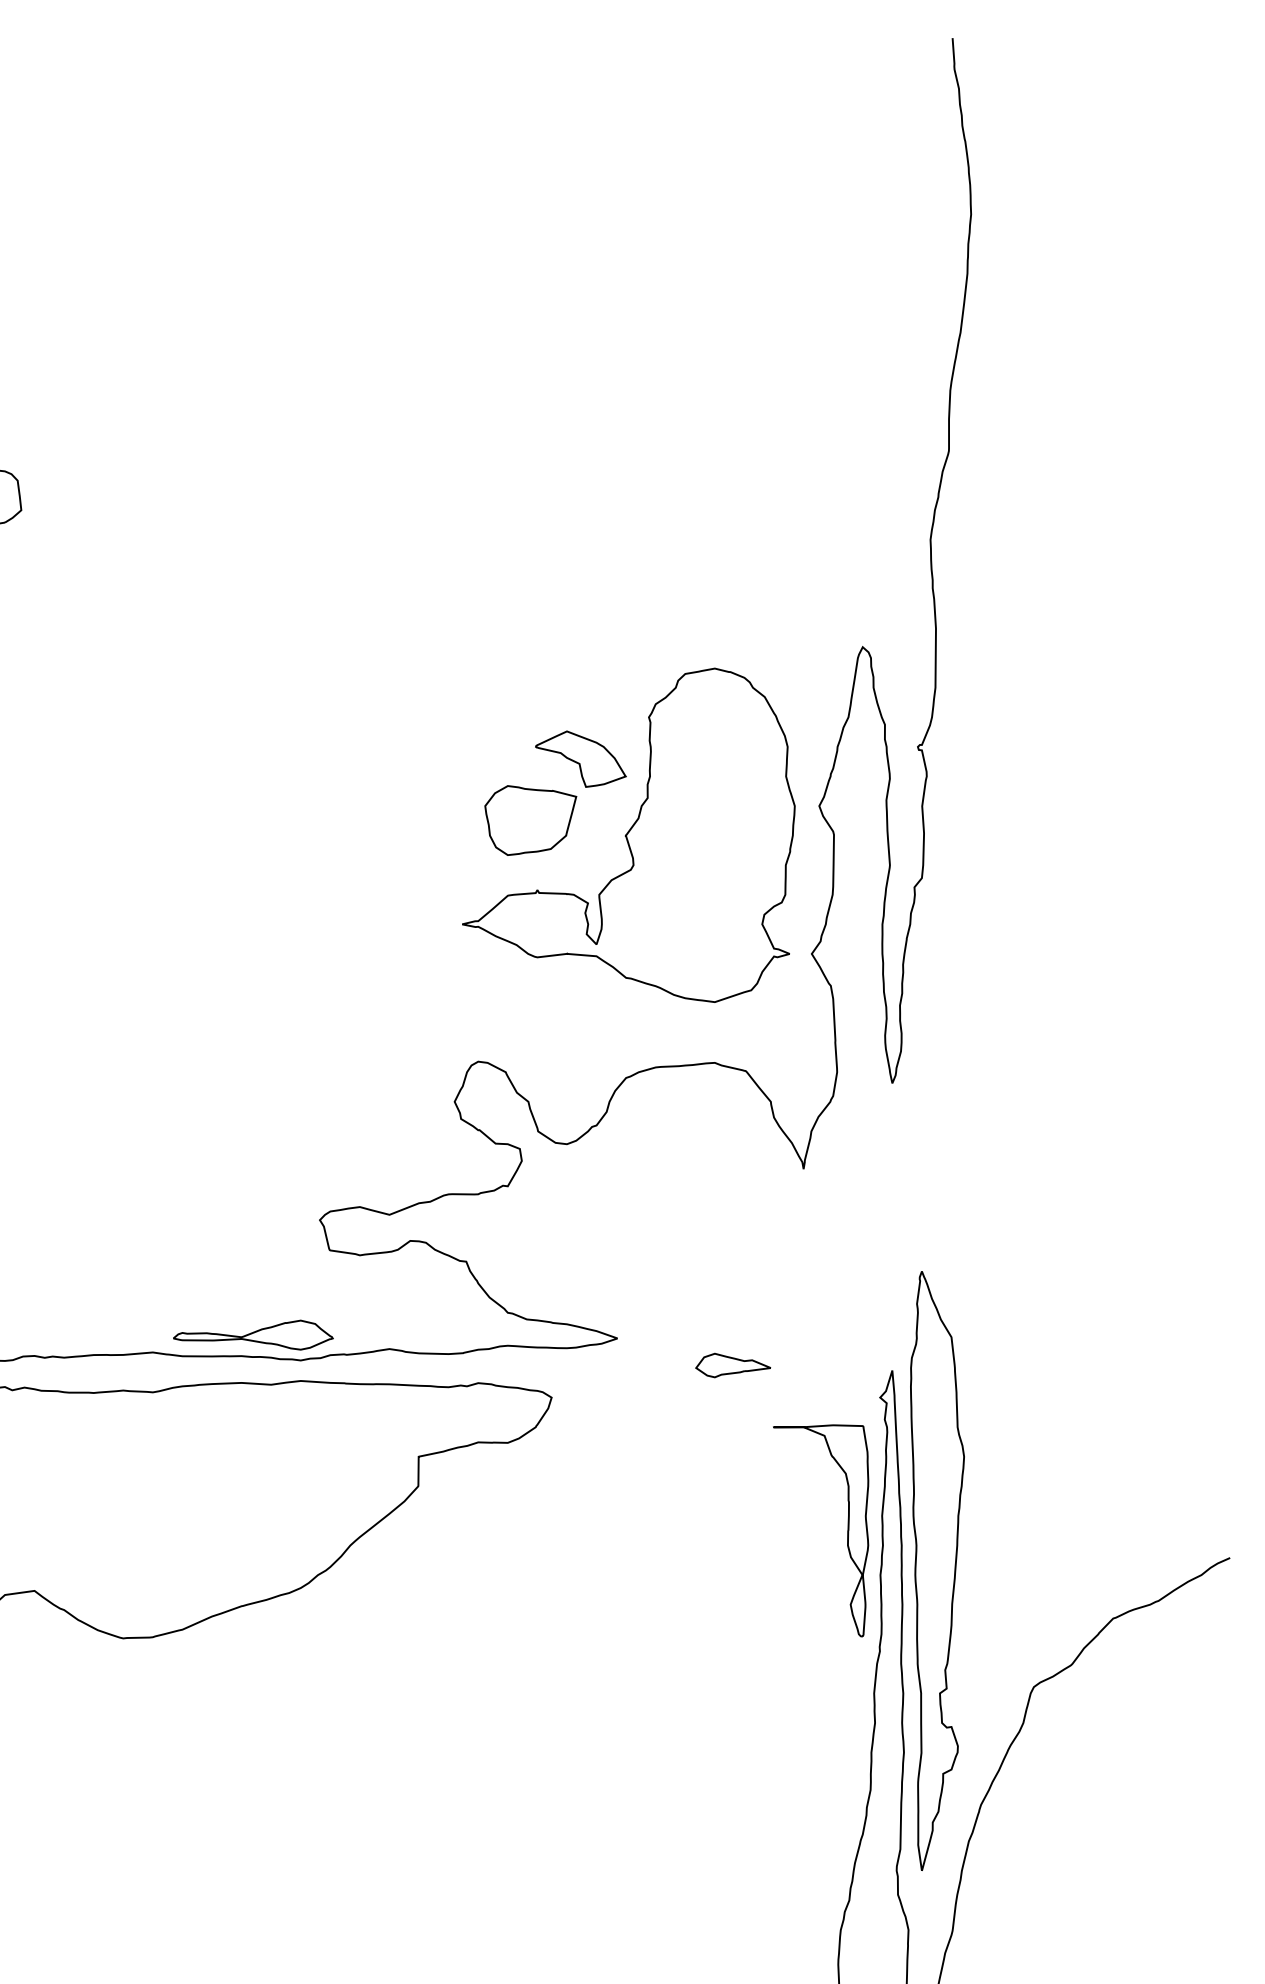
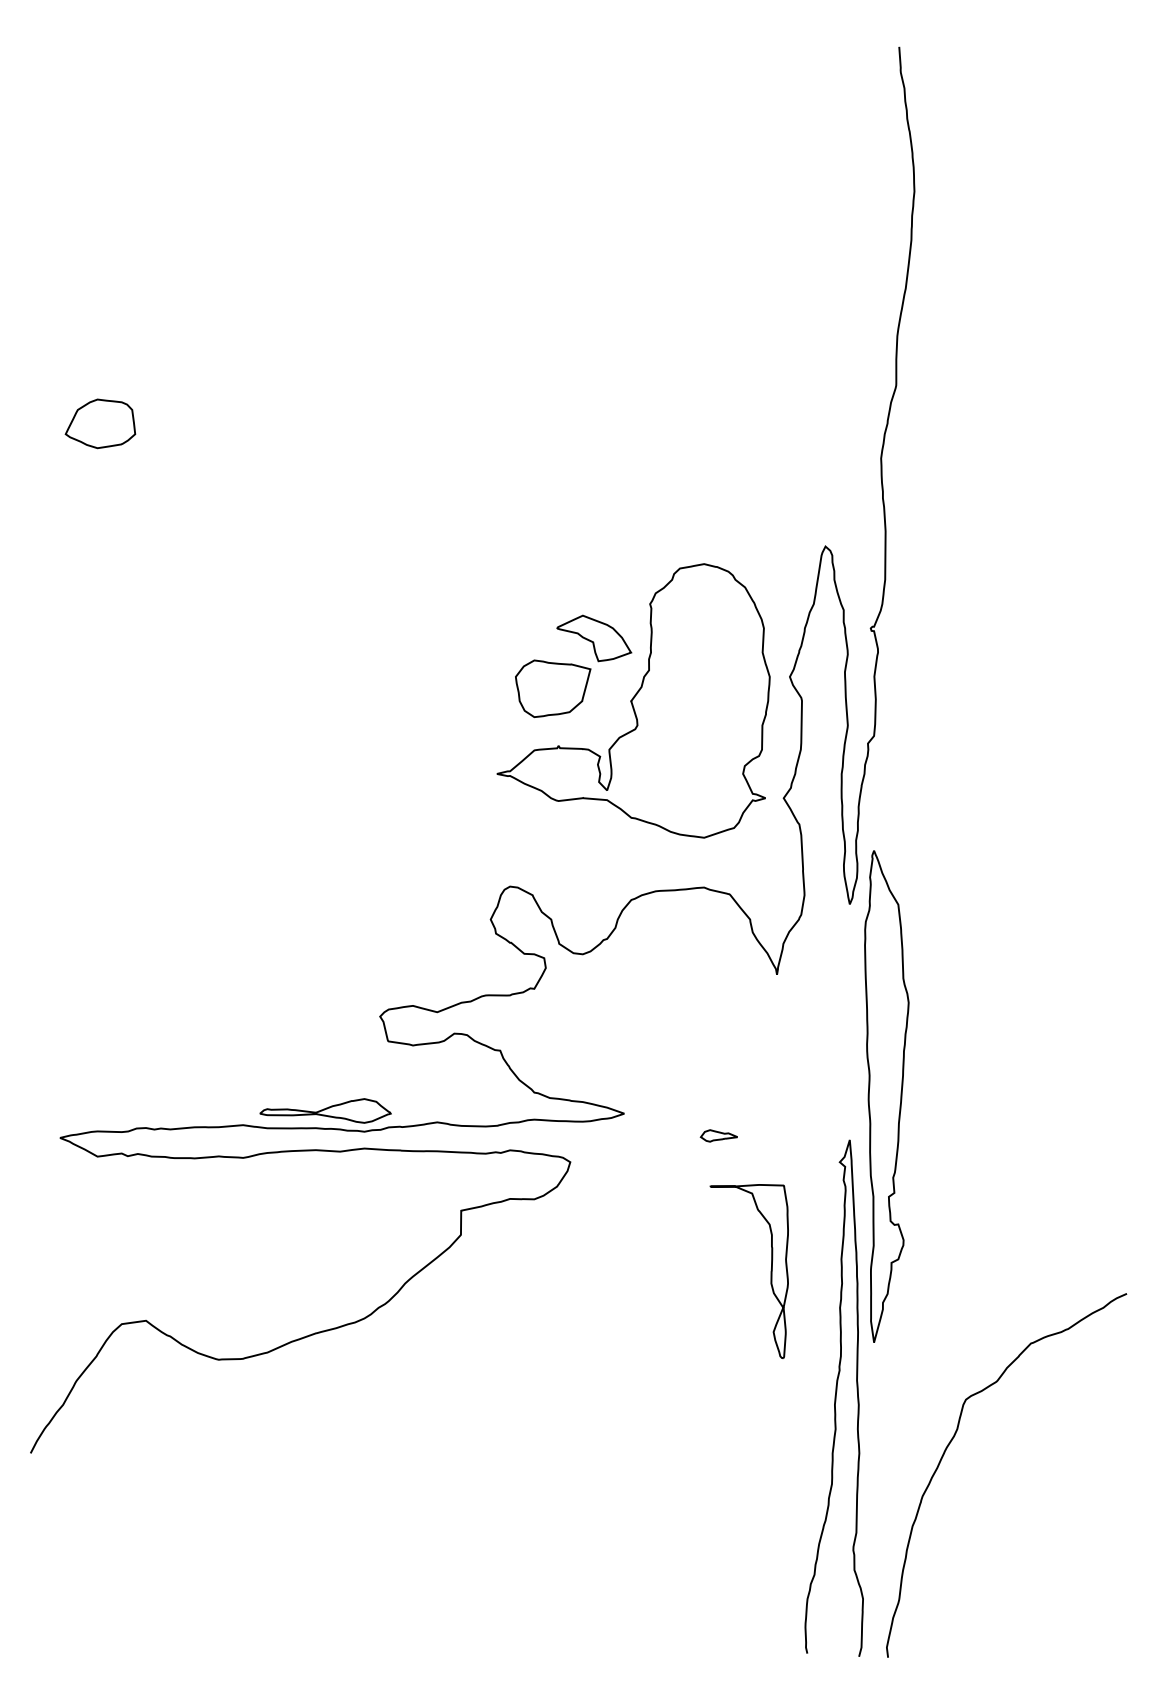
part: (732, 1365) -> (718, 1135), size x0.6
part: (846, 1530) -> (770, 1271), moved
part: (937, 1571) -> (886, 1096), moved

